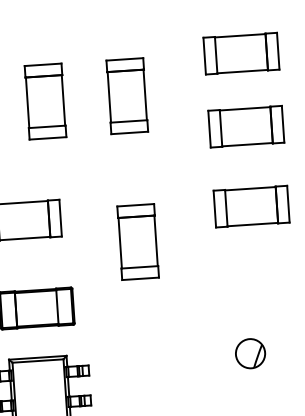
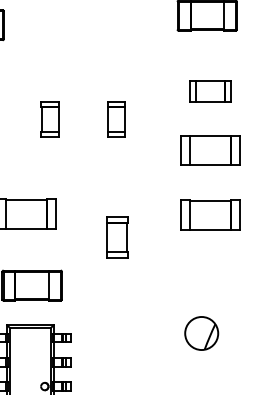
part: (241, 53) -> (210, 91), size x0.7
part: (127, 96) -> (116, 119), size x0.6
part: (44, 101) -> (49, 119), size x0.6
part: (137, 242) -> (116, 237), size x0.7
part: (250, 352) -> (201, 332), size x1.4

